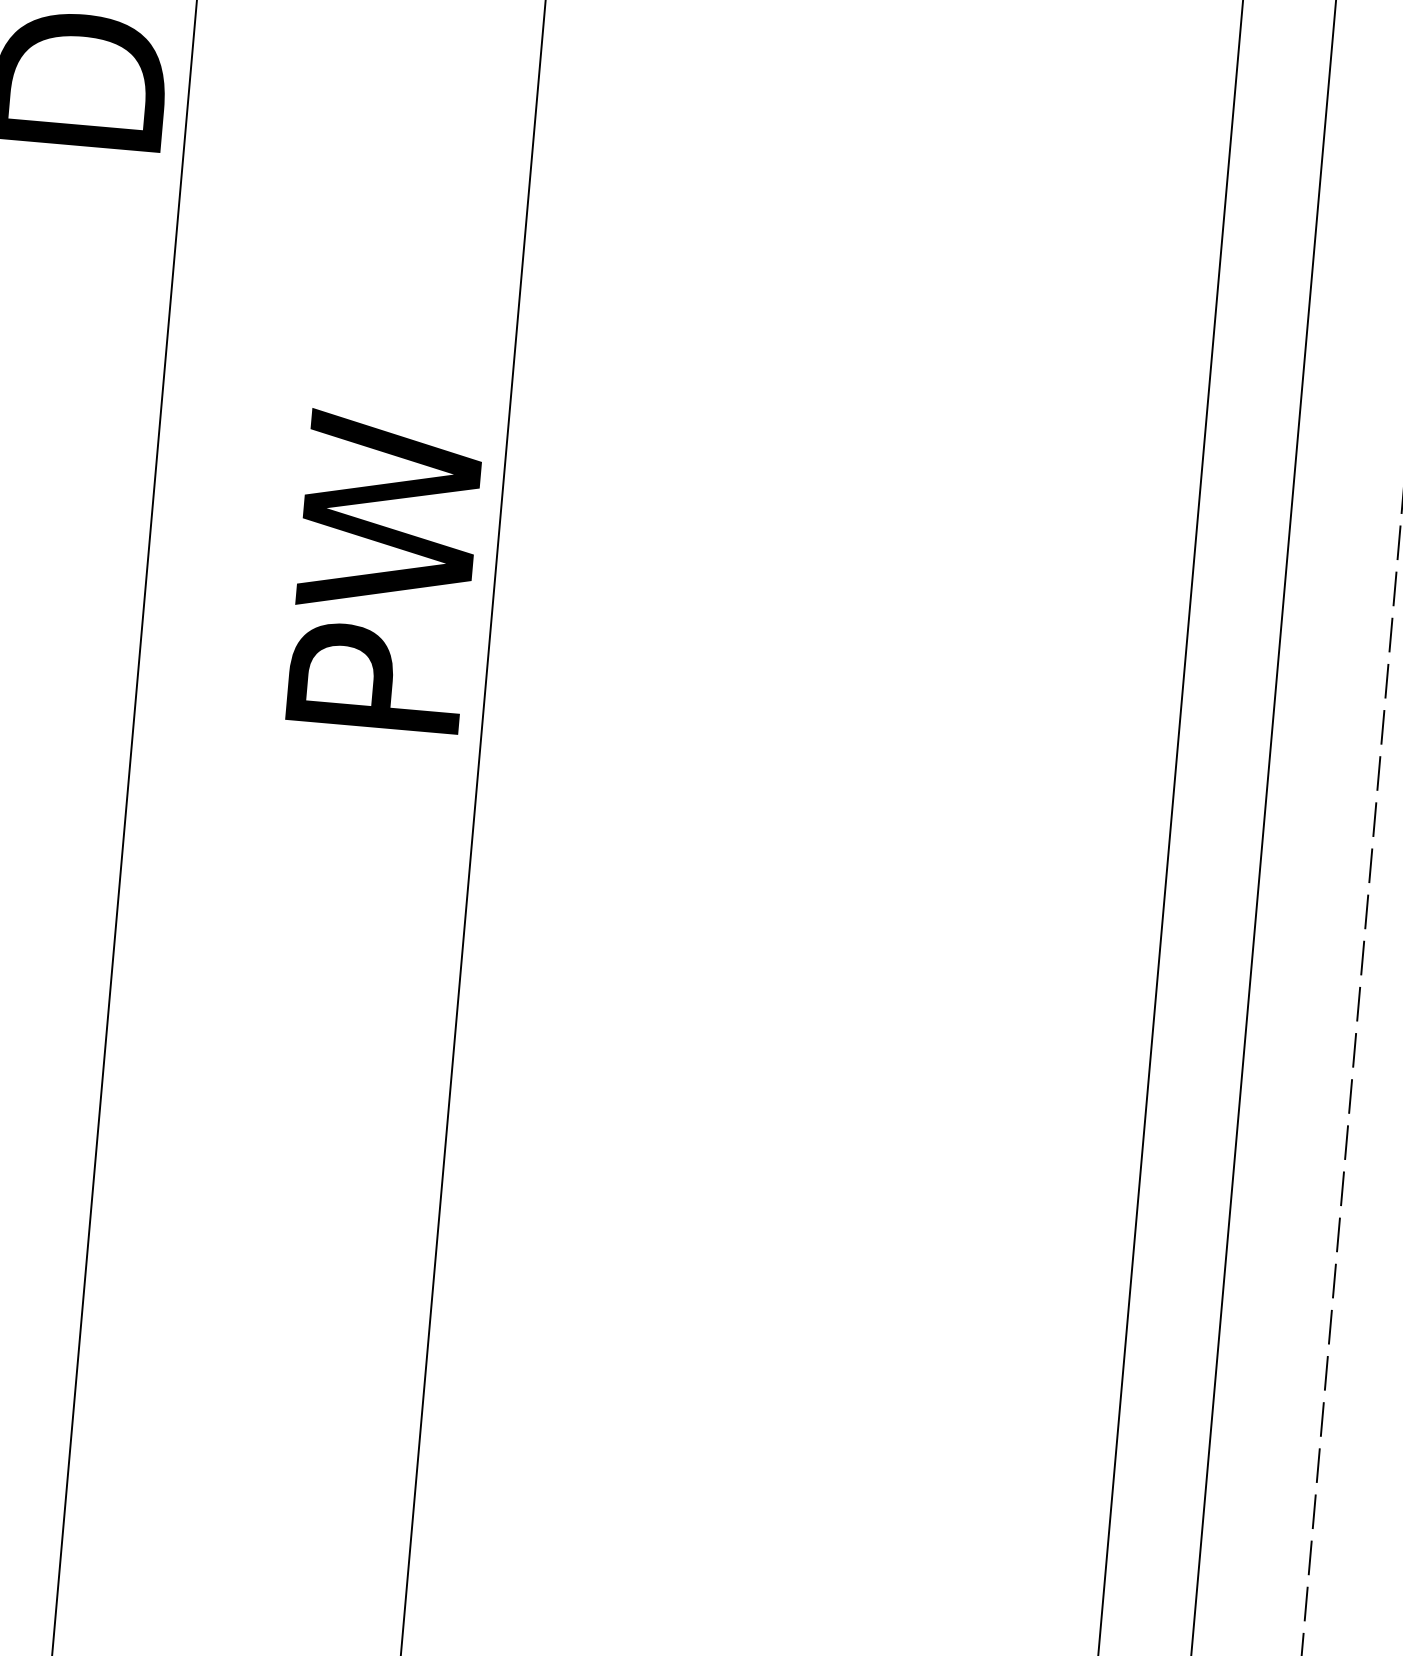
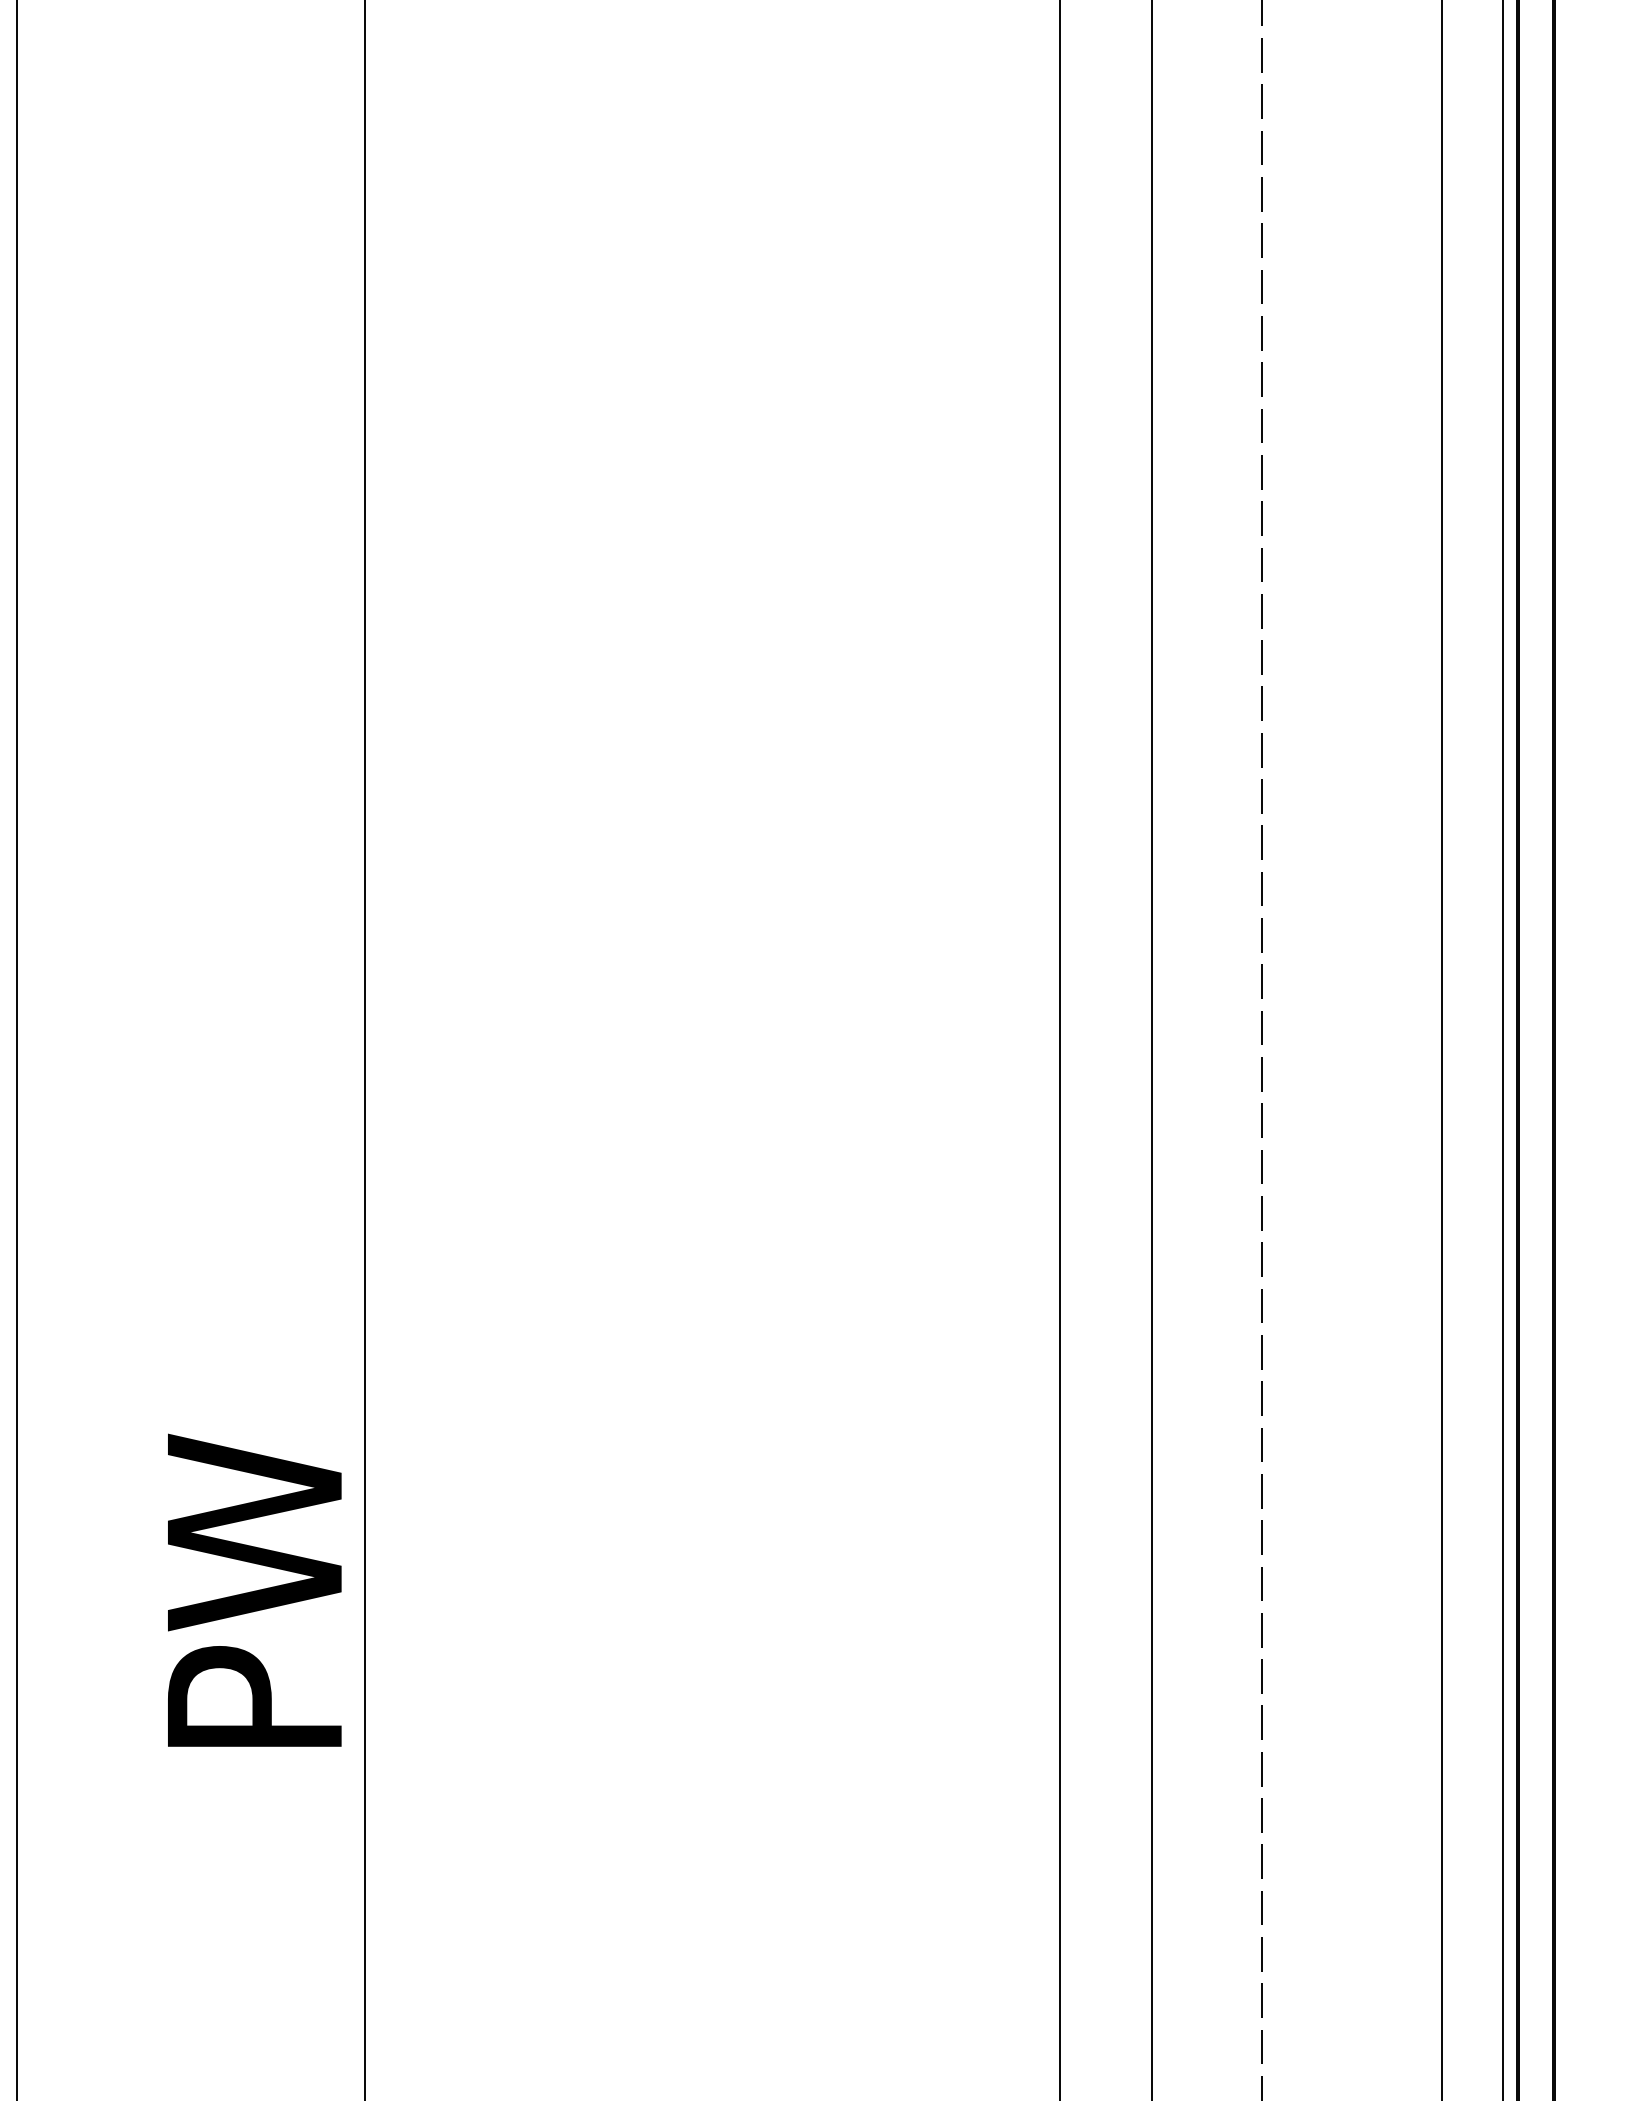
text: (385, 570) -> (254, 1589), moved

